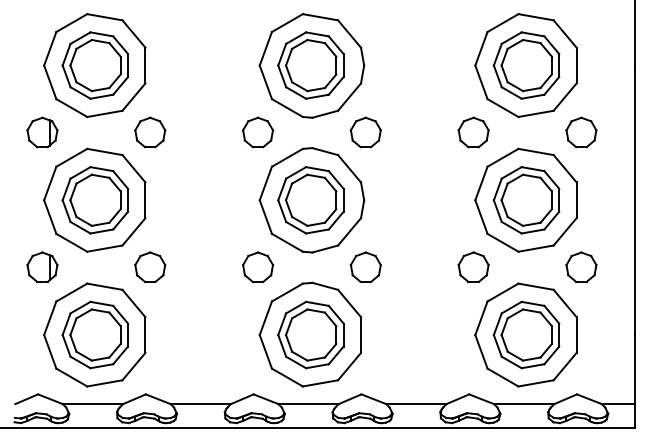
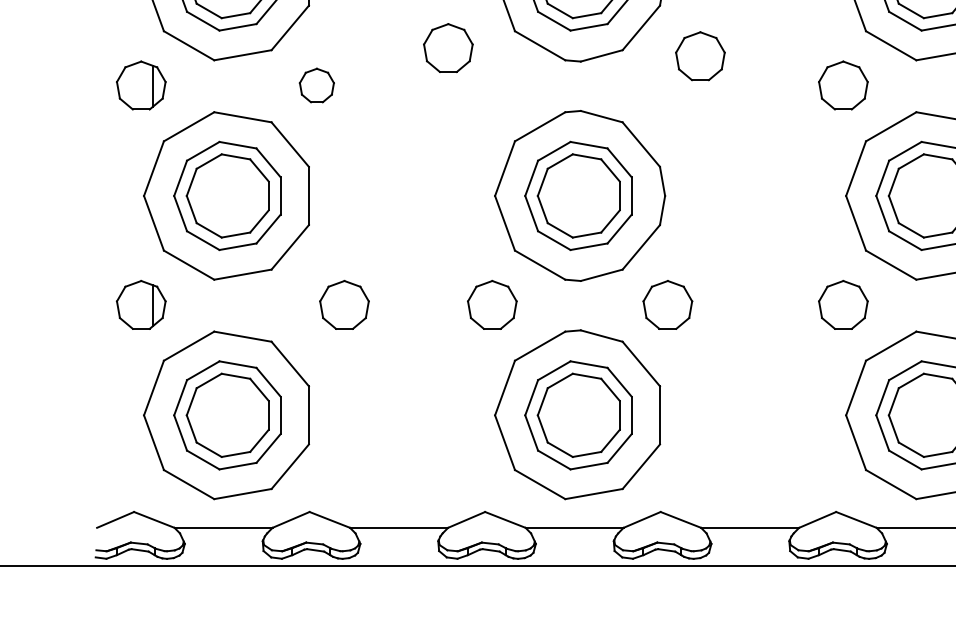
part: (150, 132) -> (317, 85), size x0.7
part: (257, 132) -> (447, 48), moved
part: (365, 132) -> (699, 56), moved
part: (150, 266) -> (344, 303), moved

